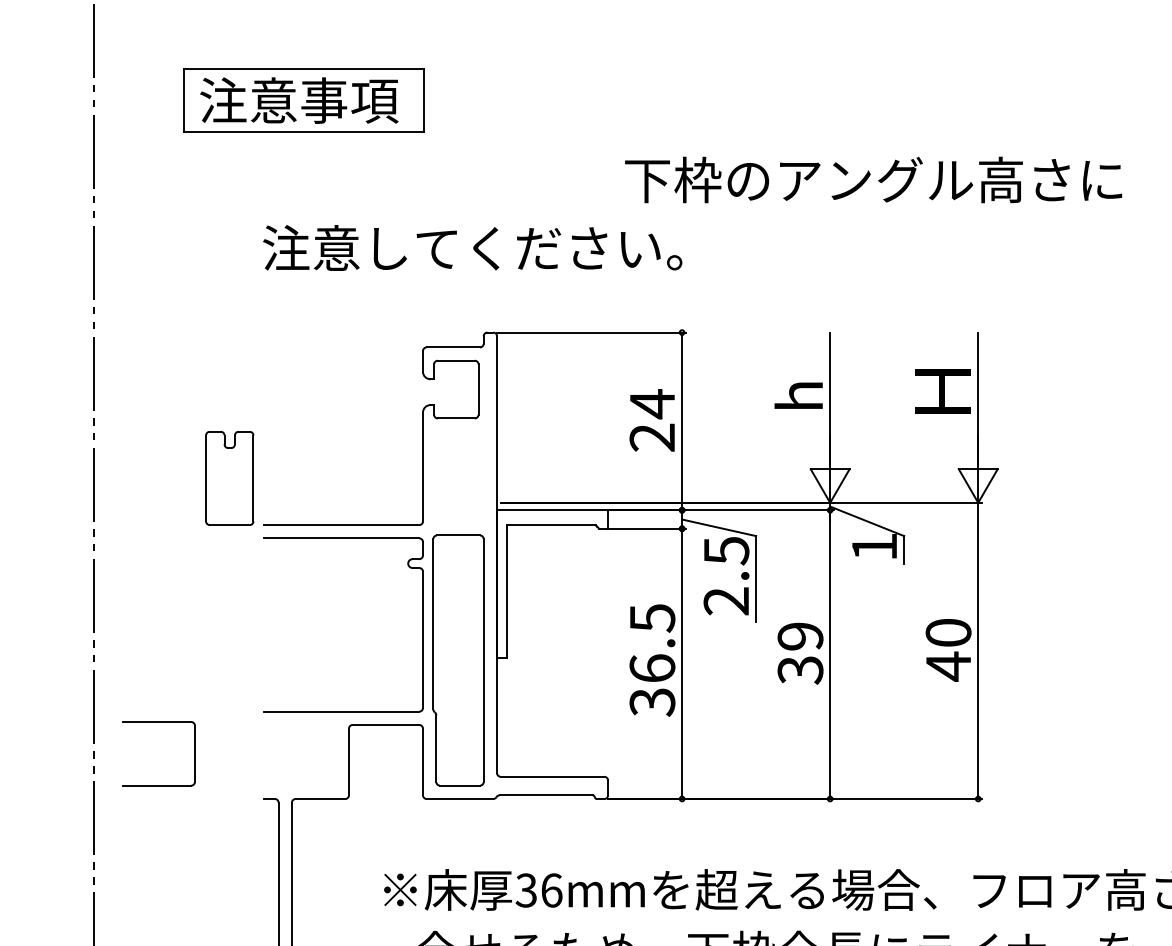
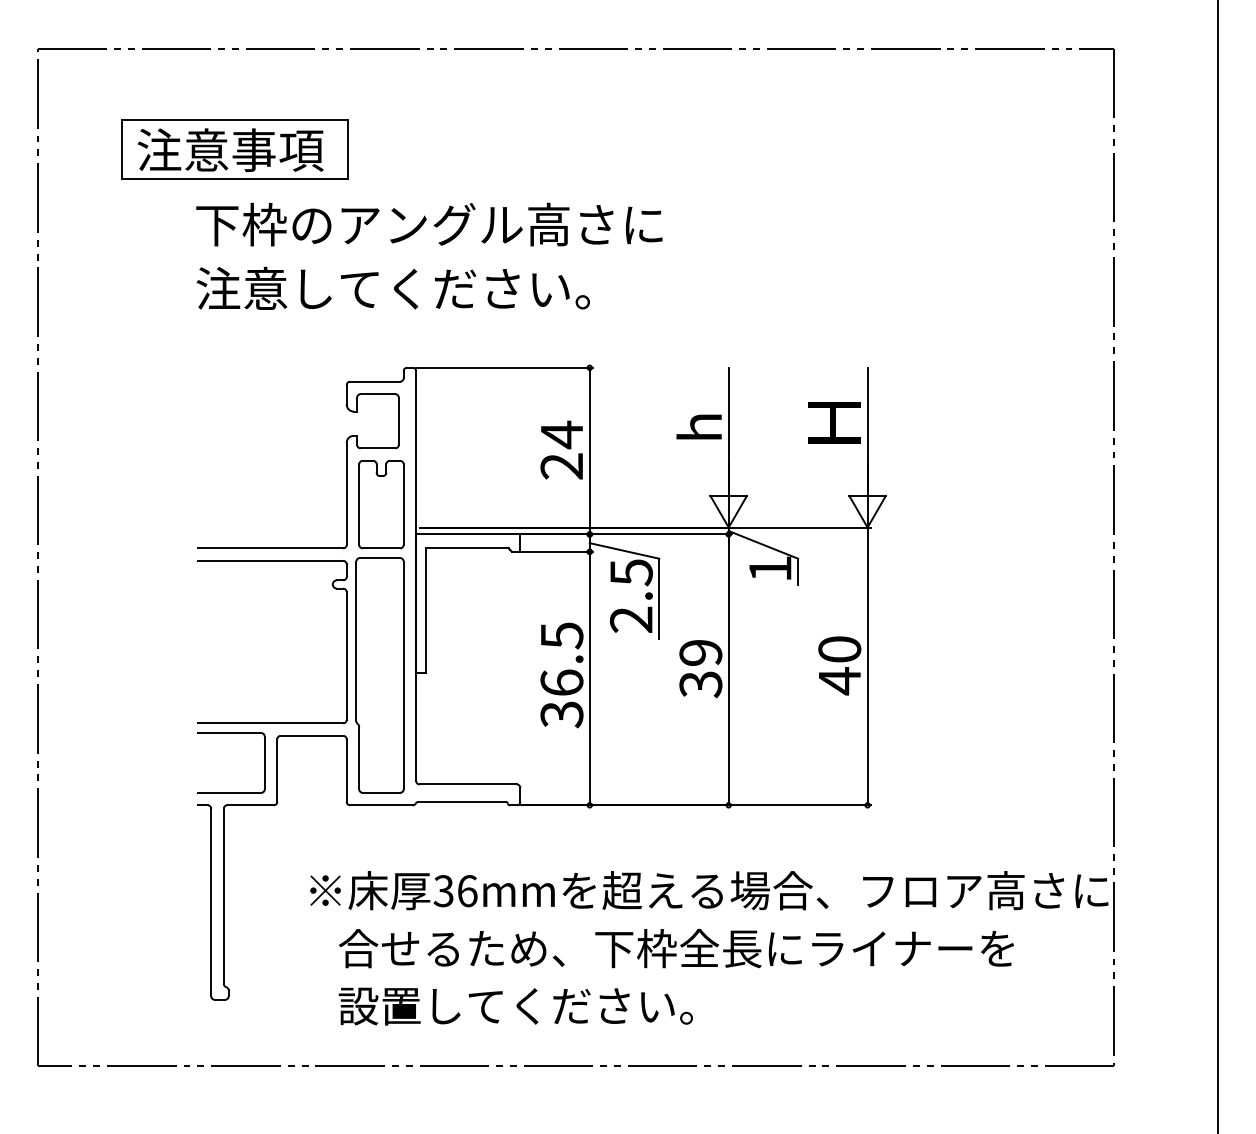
text: (873, 179) -> (429, 224), moved
part: (229, 478) -> (381, 504), moved
part: (159, 722) -> (231, 733), moved

